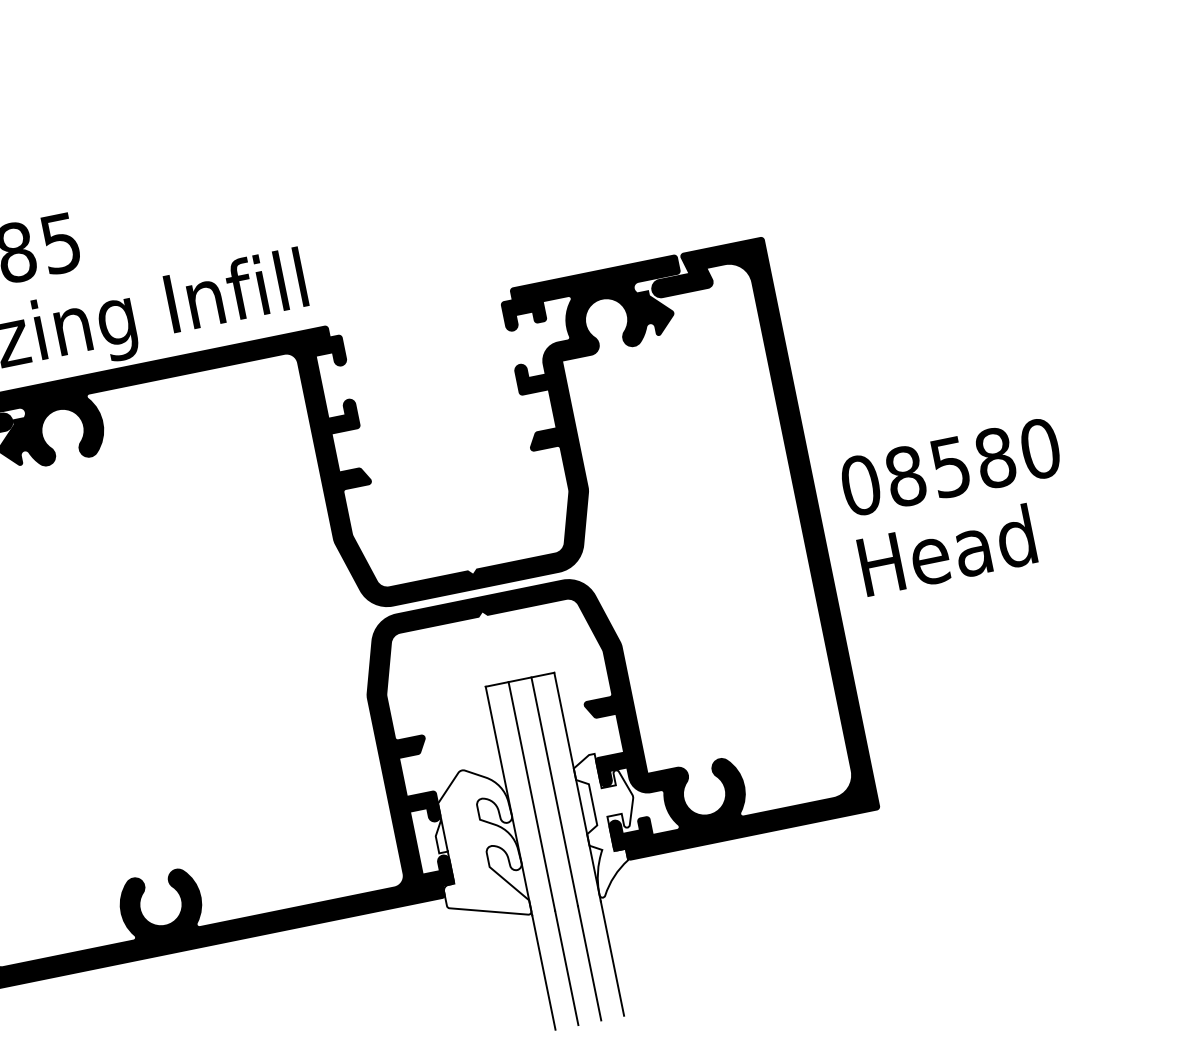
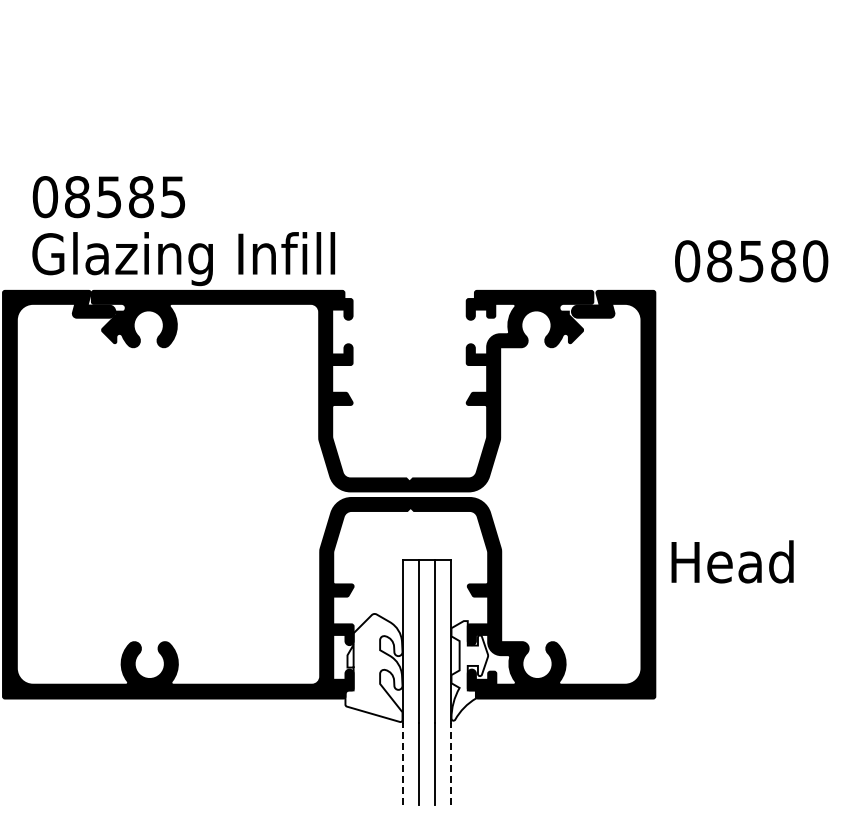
text: (950, 467) -> (751, 261), moved
text: (946, 549) -> (732, 561), moved
line: (612, 958) -> (451, 763), solid -> dashed
line: (543, 972) -> (402, 763), solid -> dashed

